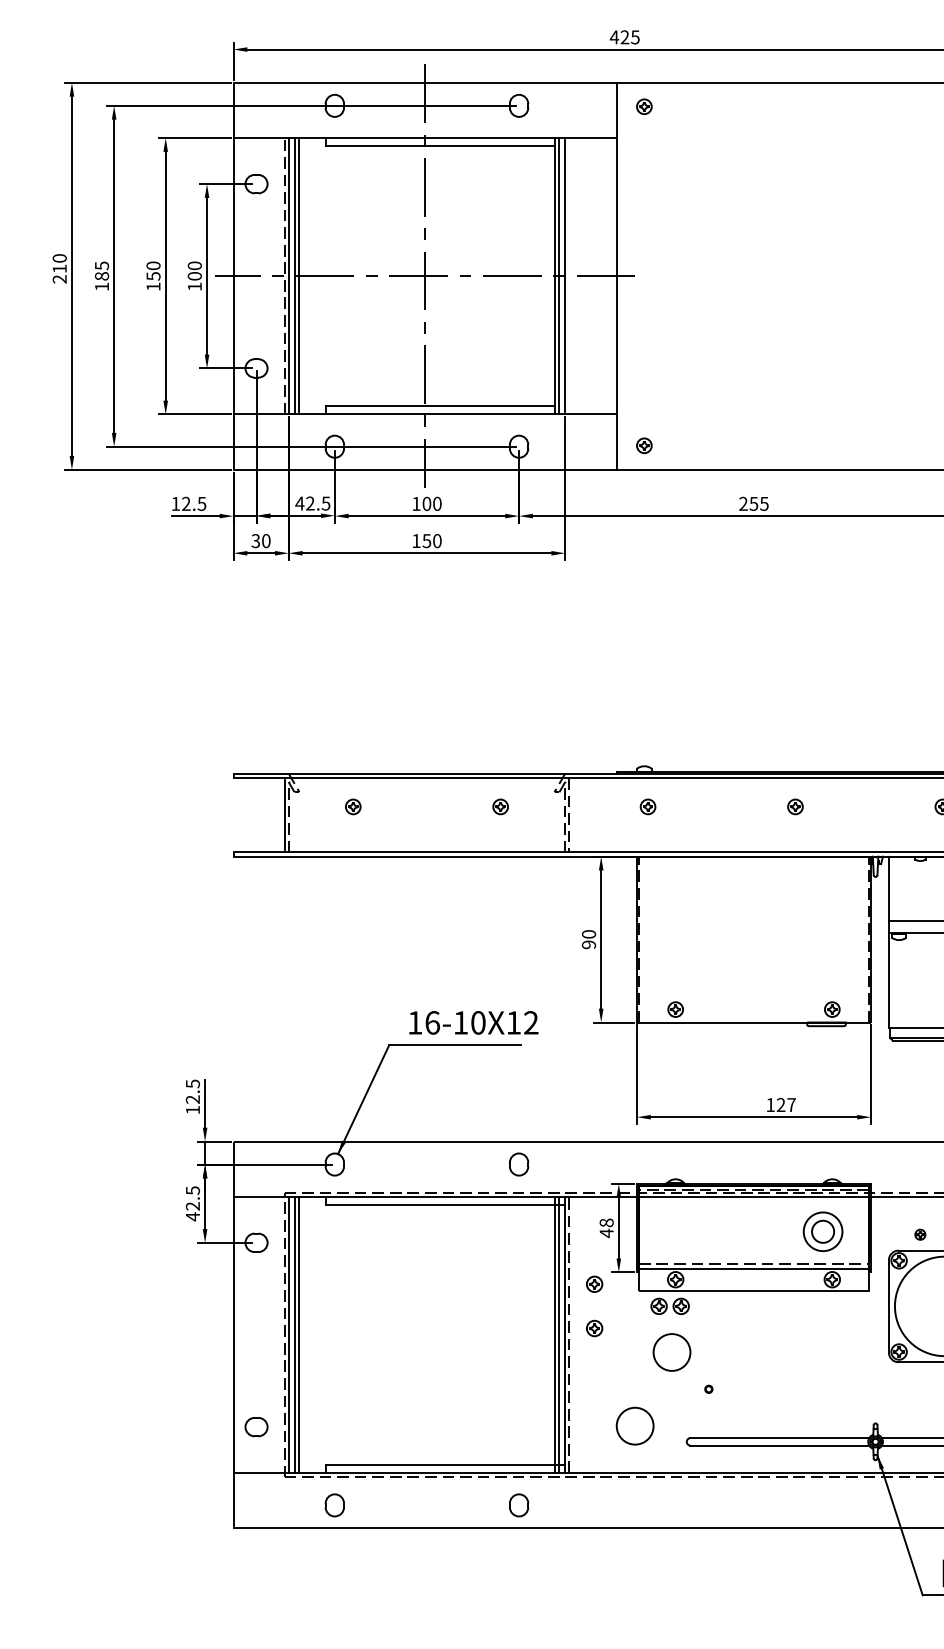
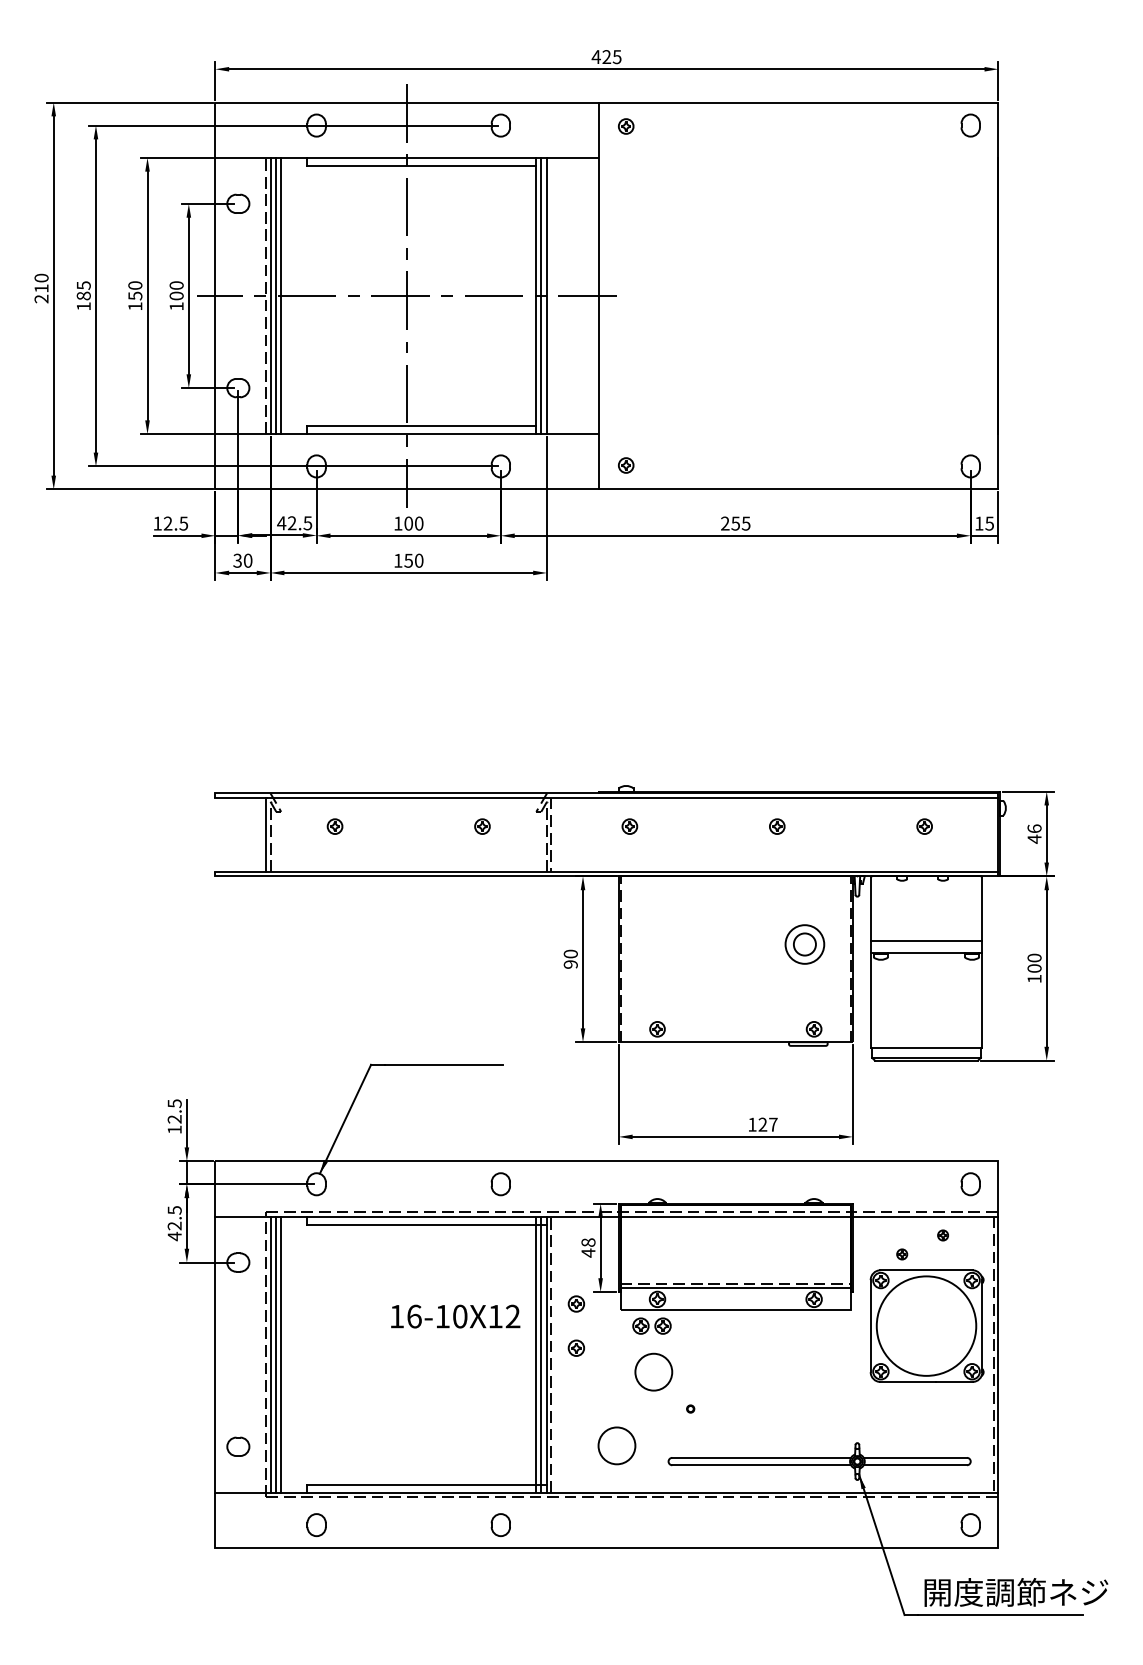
text: (473, 1022) -> (455, 1316), moved
line: (753, 1189) -> (735, 1209), removed
part: (822, 1231) -> (804, 944), moved

